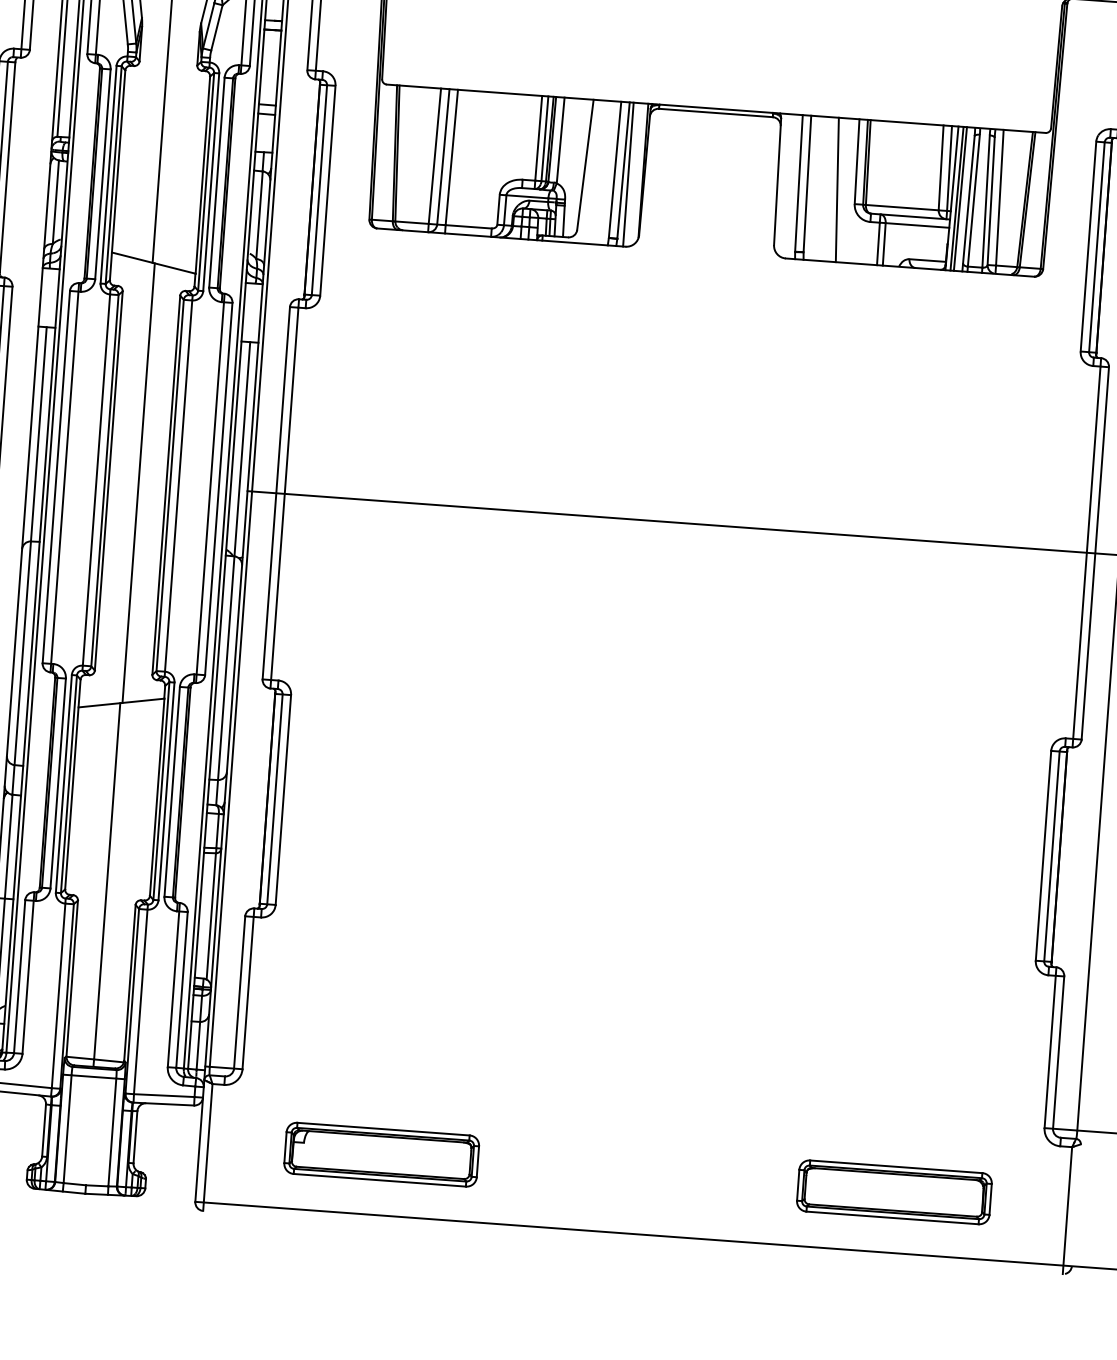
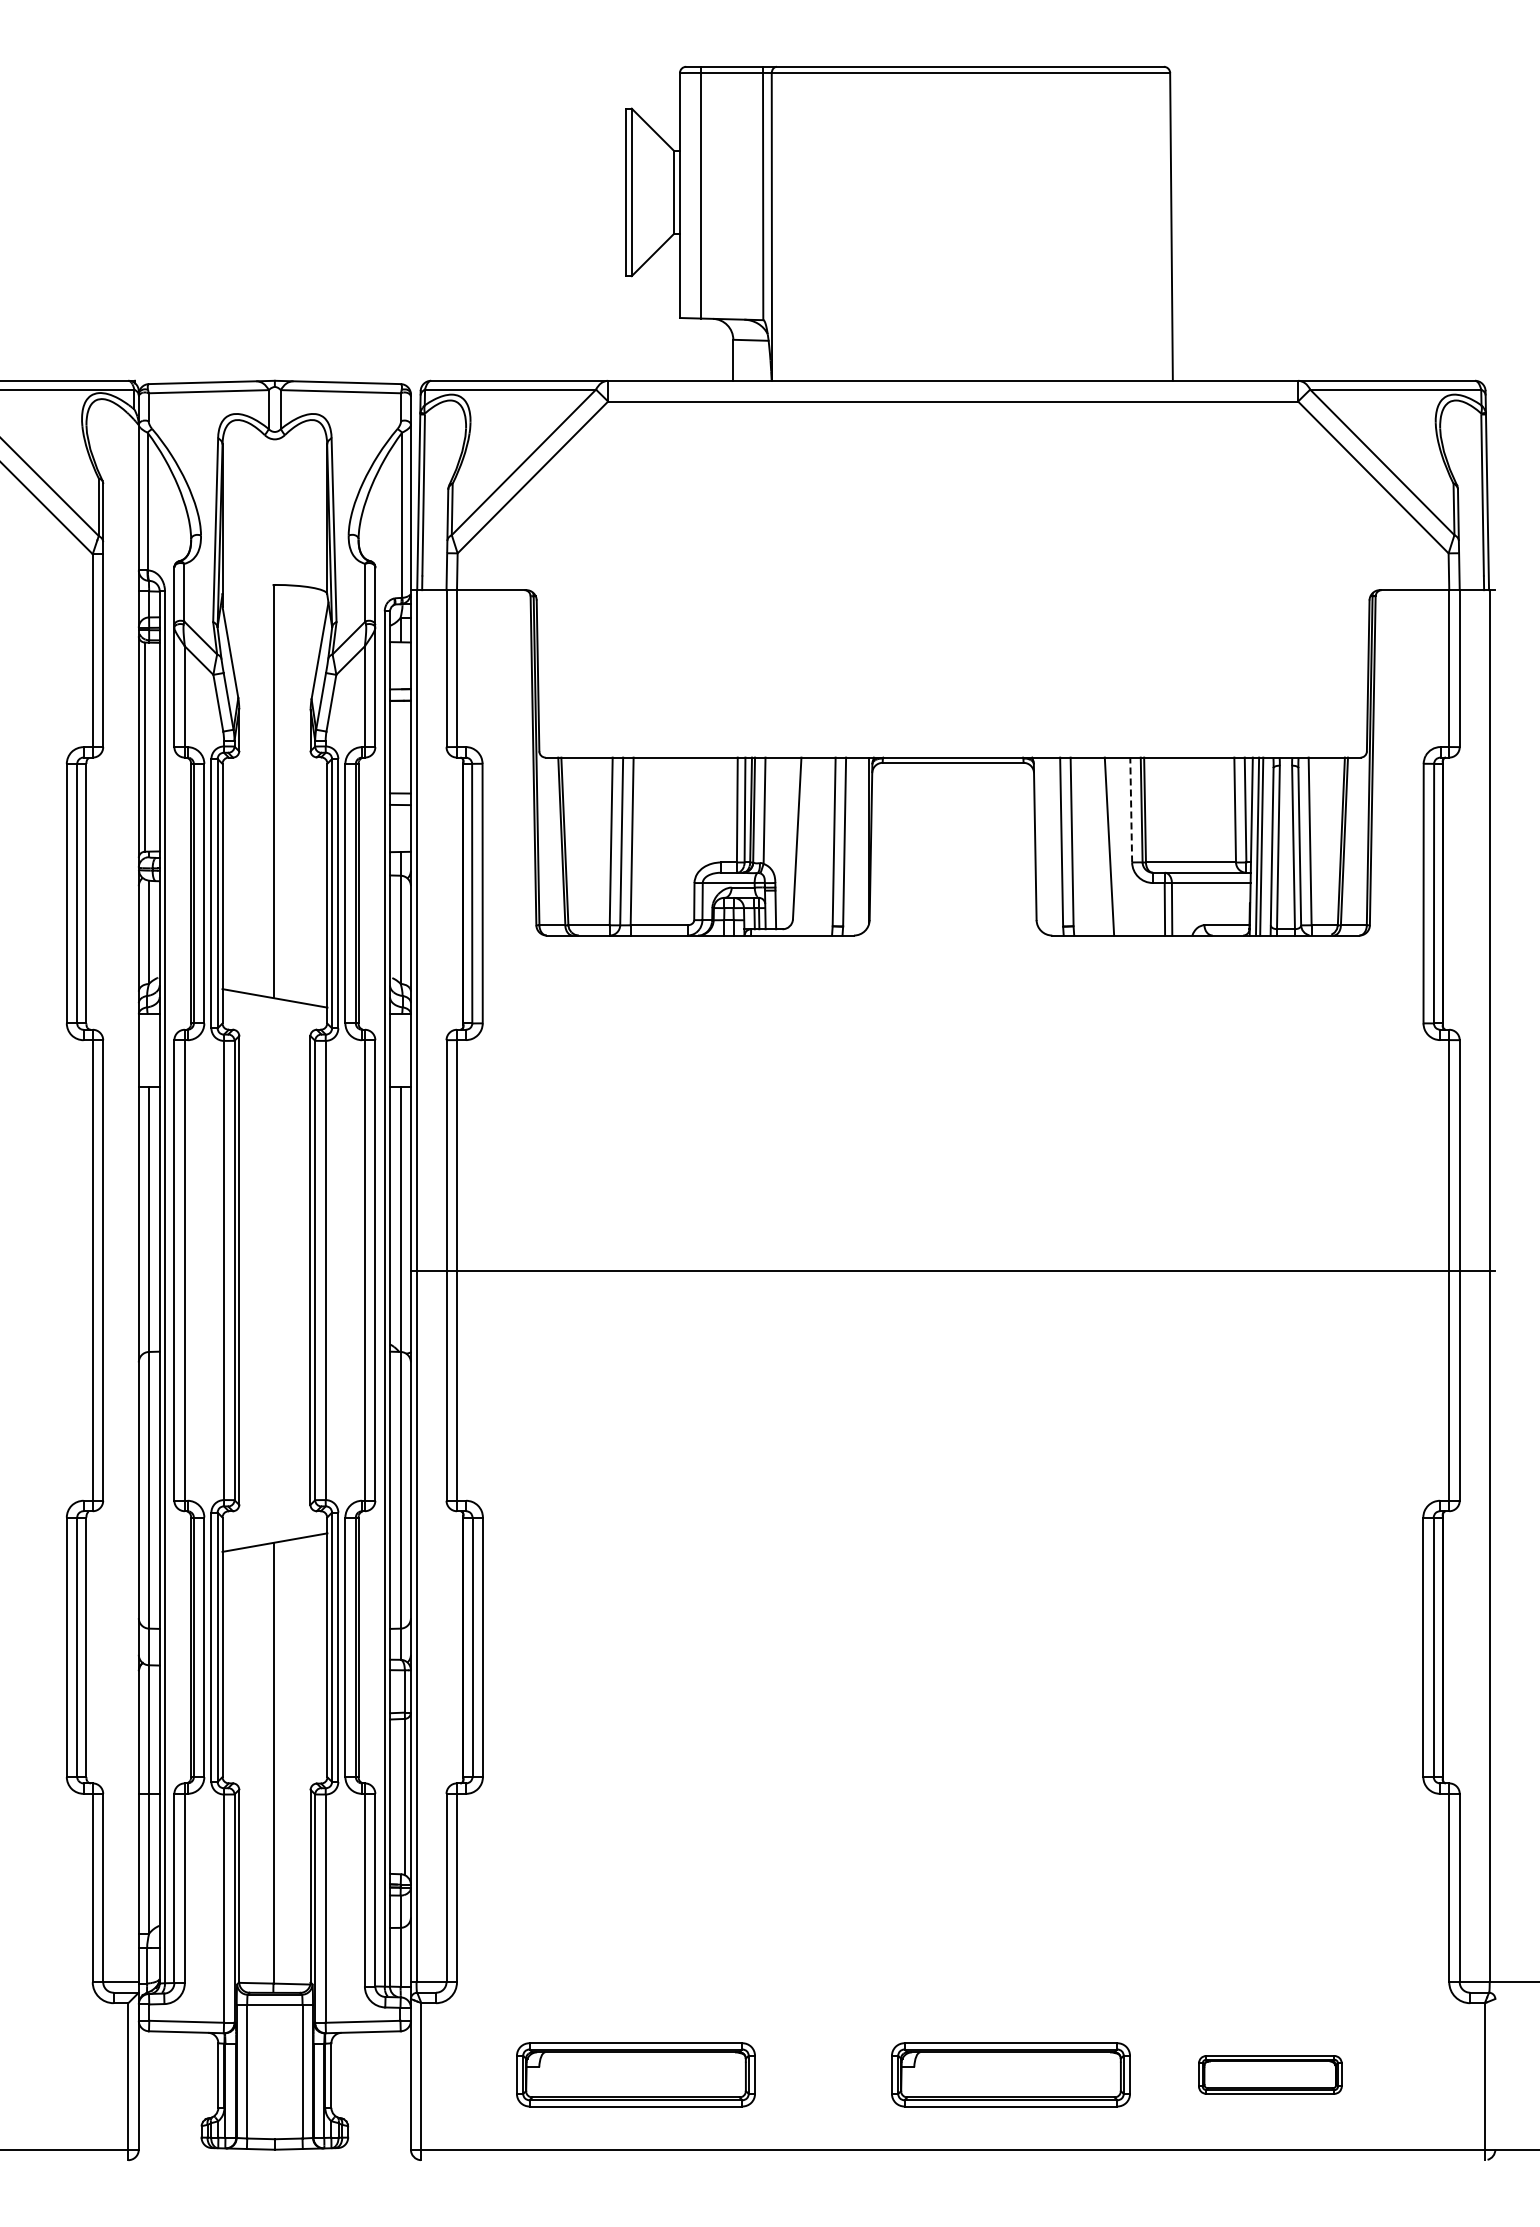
line: (857, 161) -> (1131, 809), solid -> dashed
line: (628, 174) -> (850, 846), removed
line: (138, 483) -> (276, 1270), removed
part: (684, 1176) -> (1010, 2074), added
part: (894, 1192) -> (1270, 2074), size x0.6

